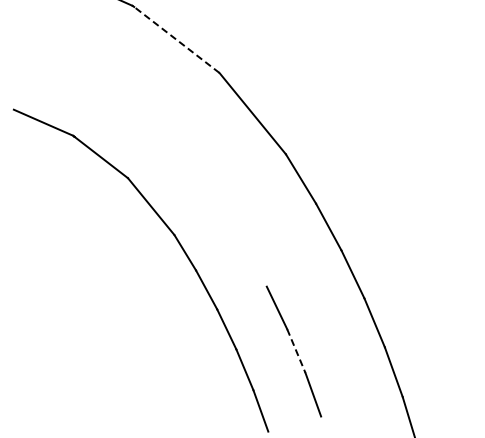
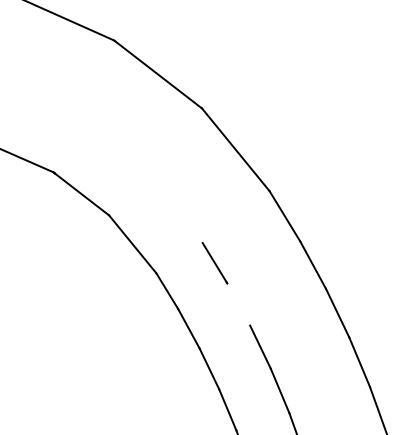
line: (176, 40) -> (158, 75), dashed -> solid
line: (232, 225) -> (215, 263), added
line: (296, 351) -> (280, 391), dashed -> solid

